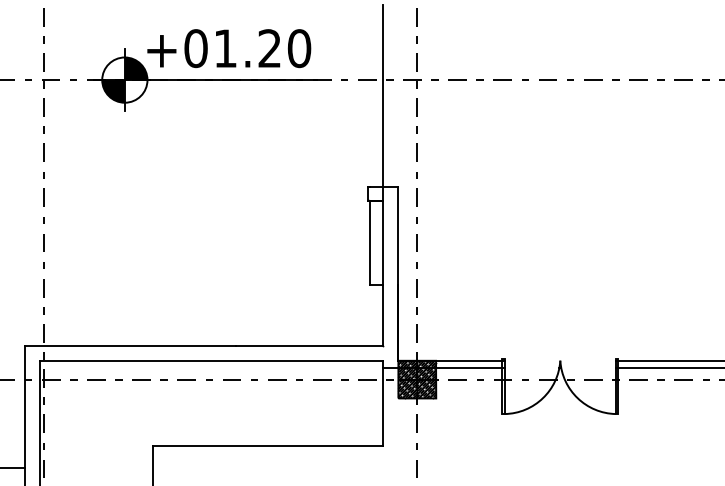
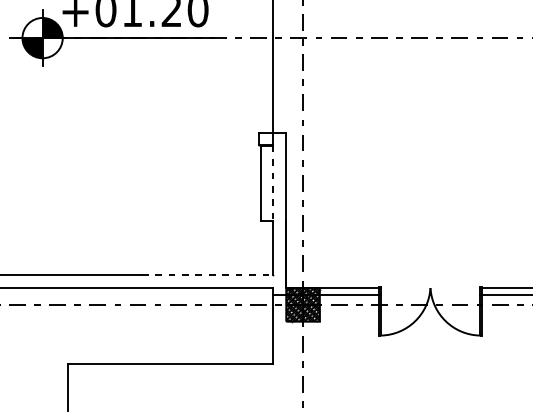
line: (383, 243) -> (272, 183), solid -> dashed
line: (309, 345) -> (207, 274), solid -> dashed

